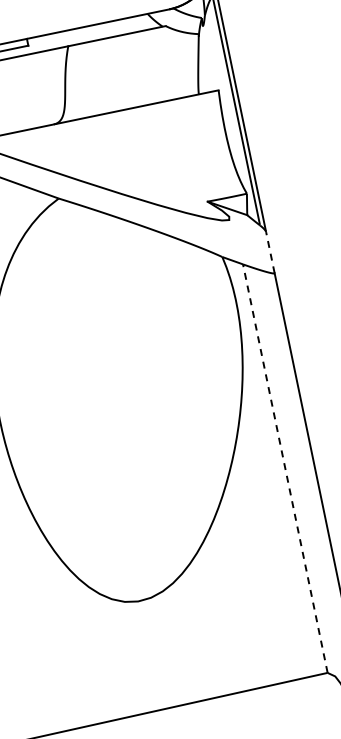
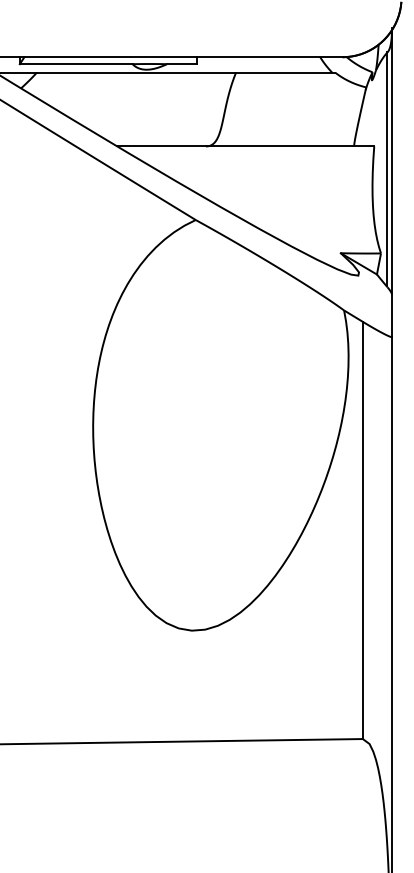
line: (270, 252) -> (392, 315), dashed -> solid
line: (284, 468) -> (362, 530), dashed -> solid

